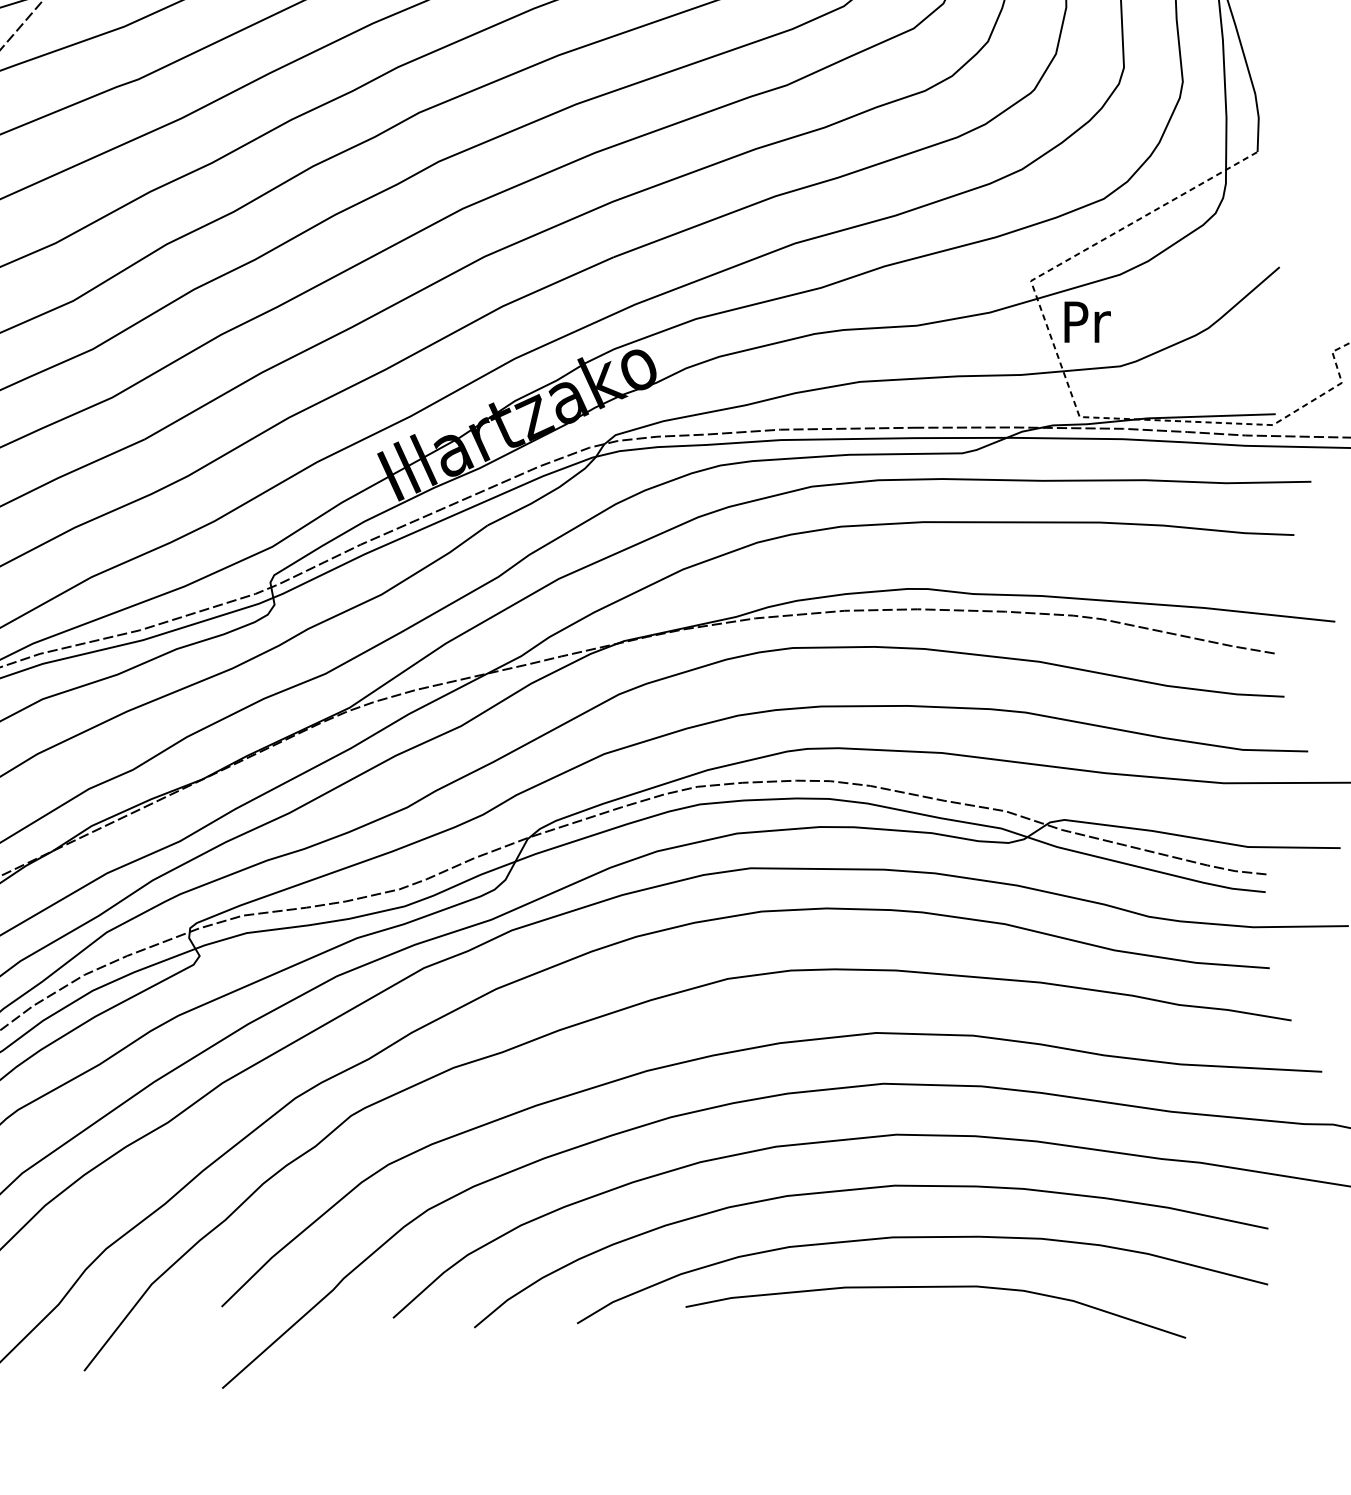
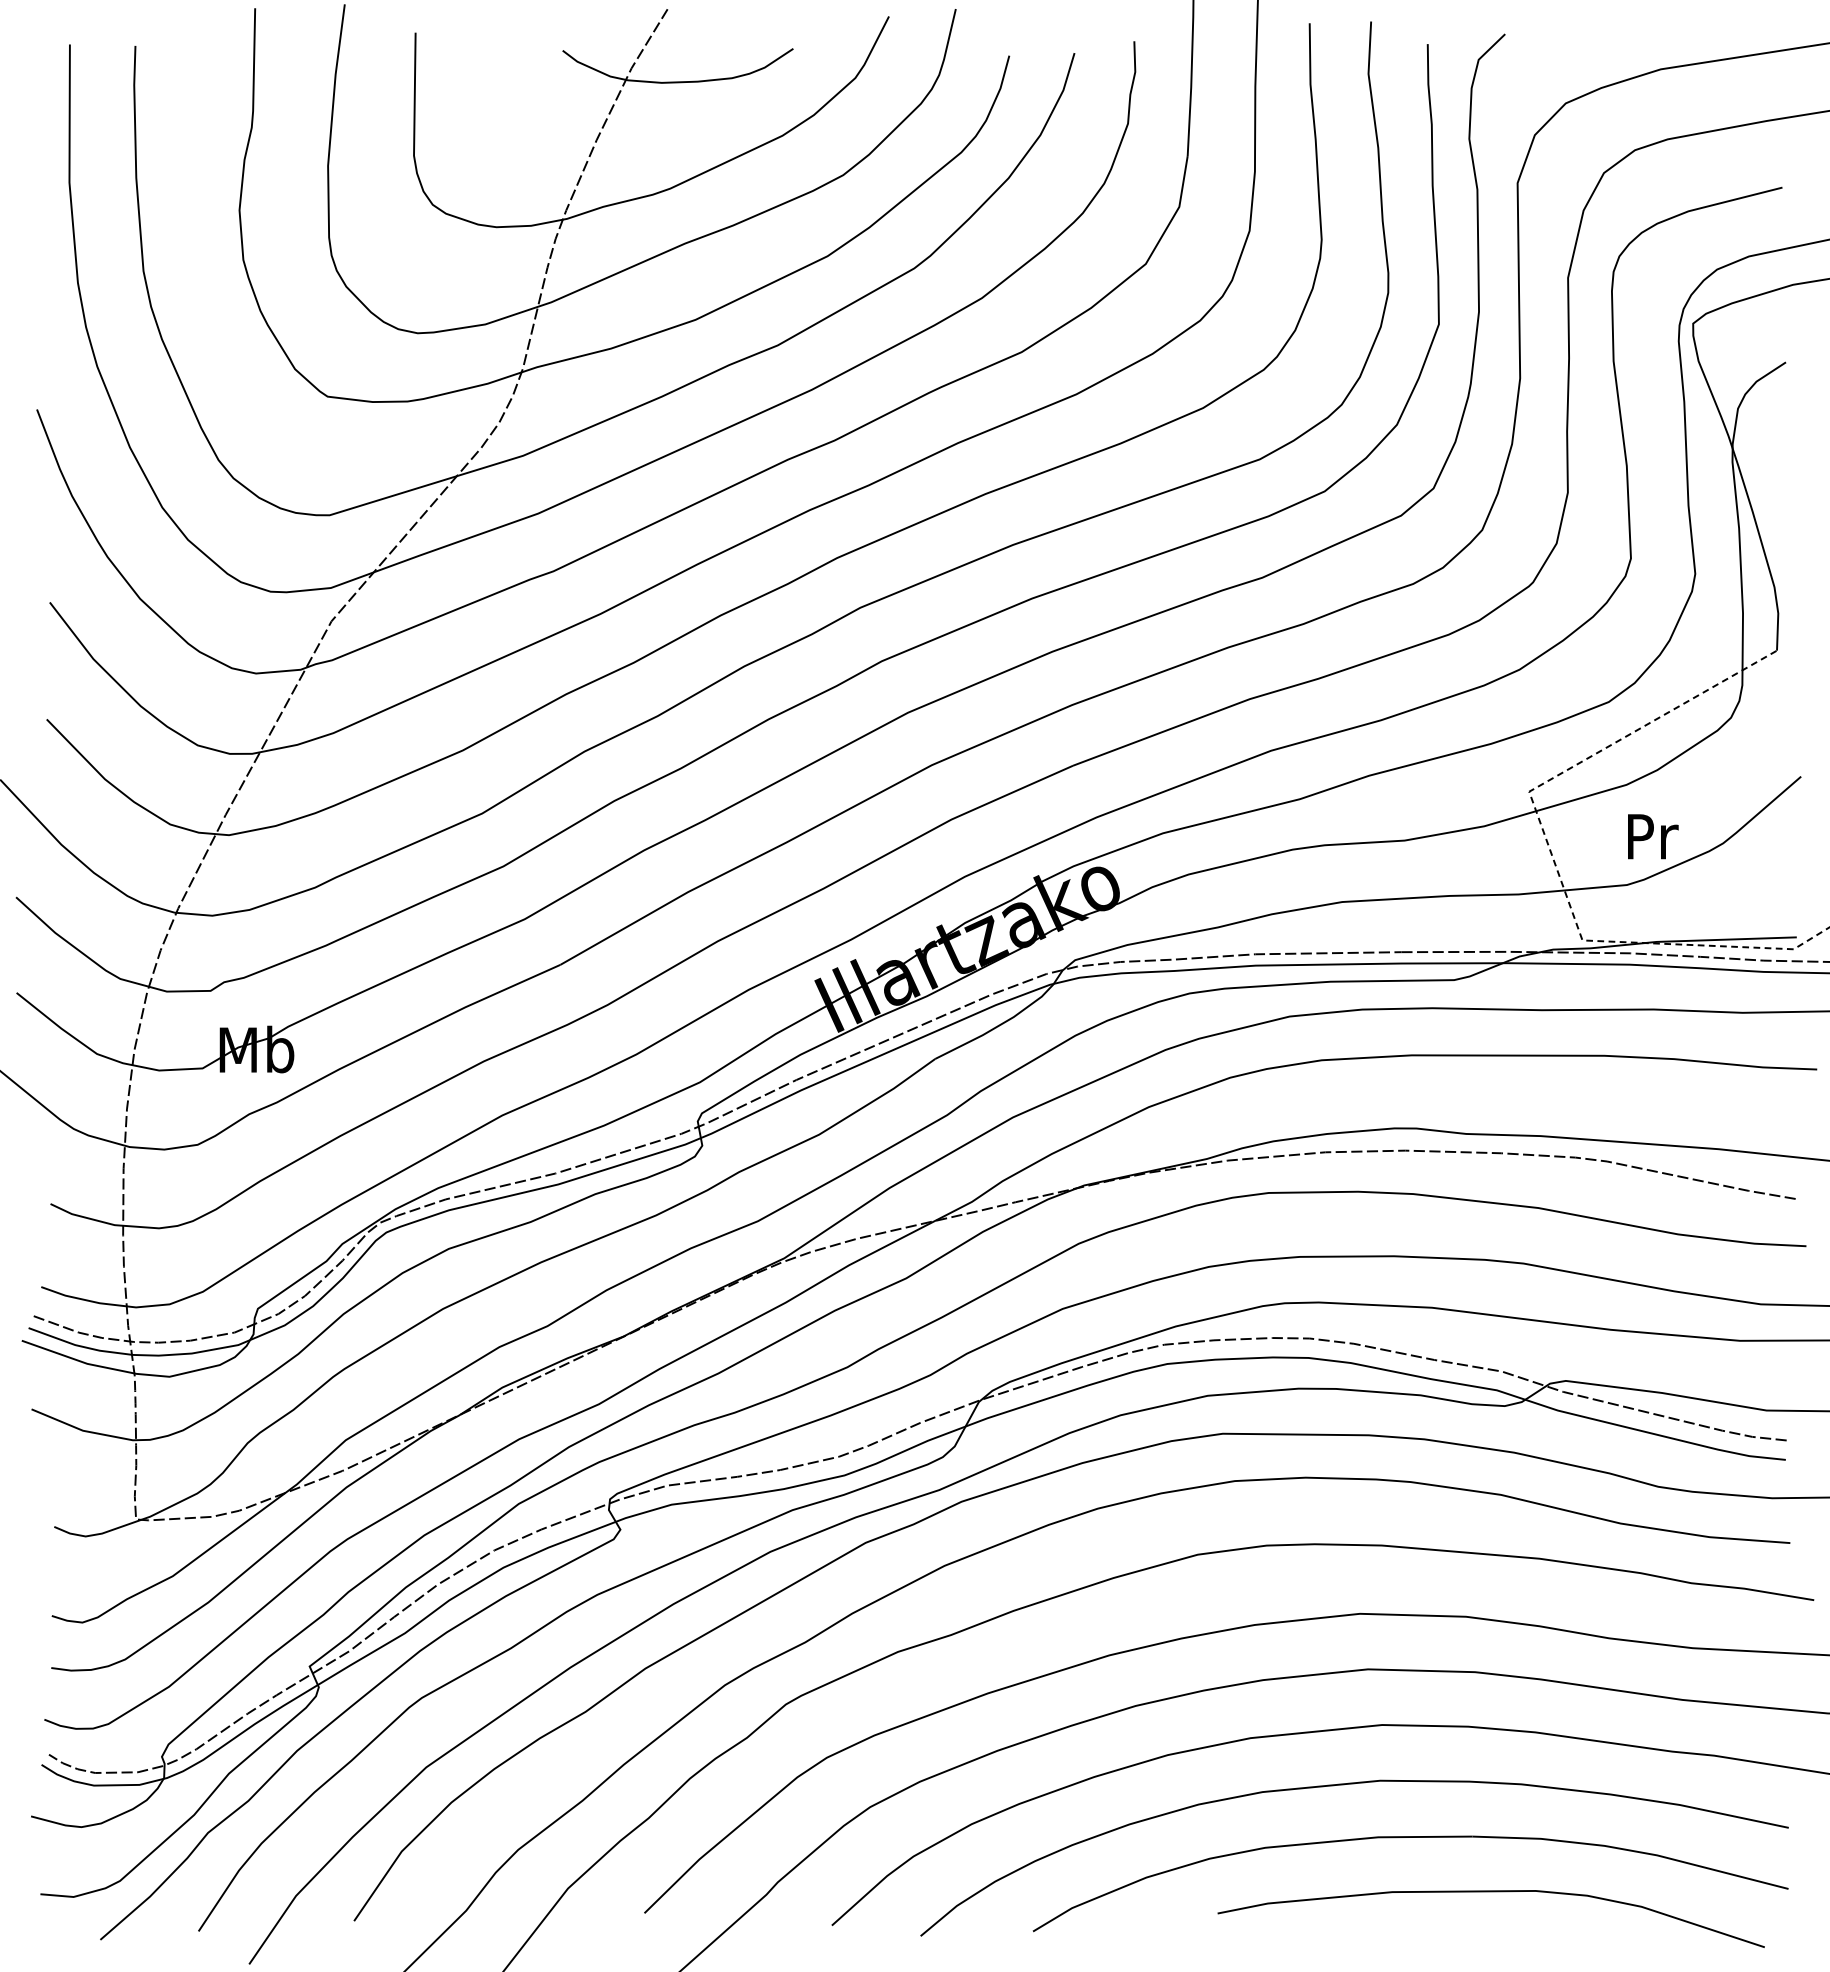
text: (1087, 321) -> (1653, 836), moved
curve: (935, 1287) -> (1490, 1892), moved

